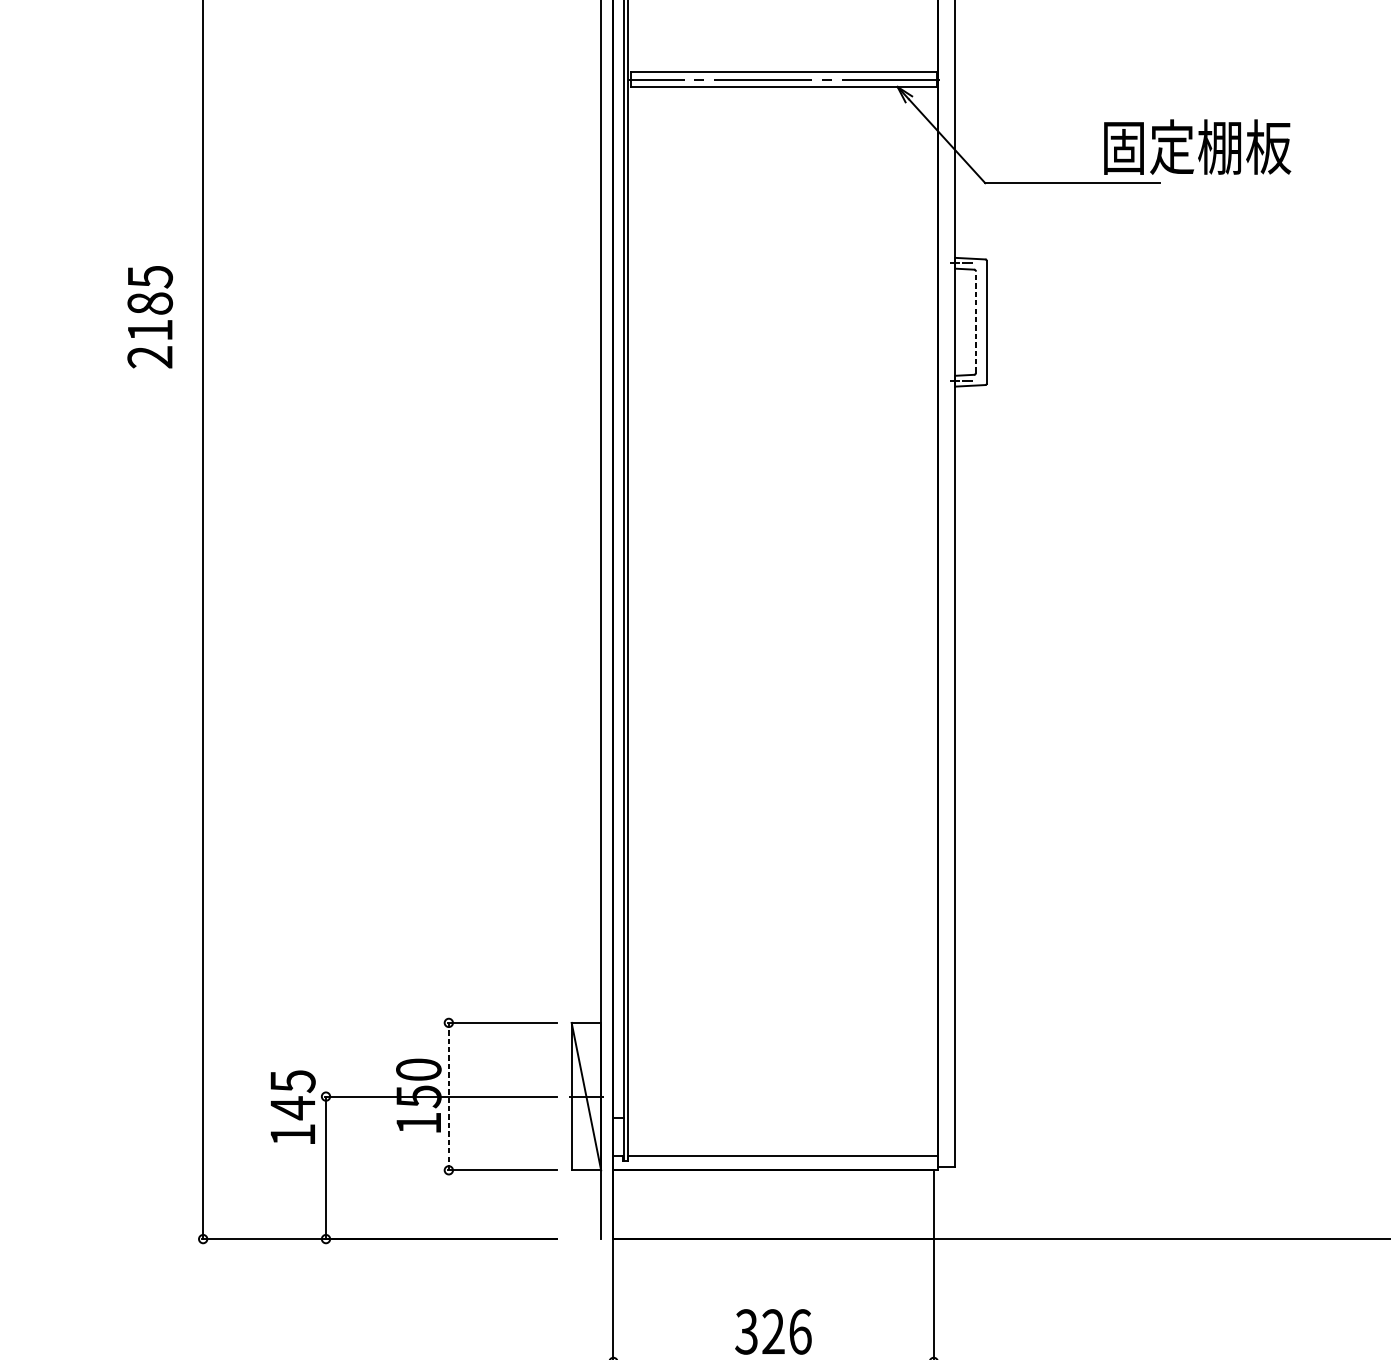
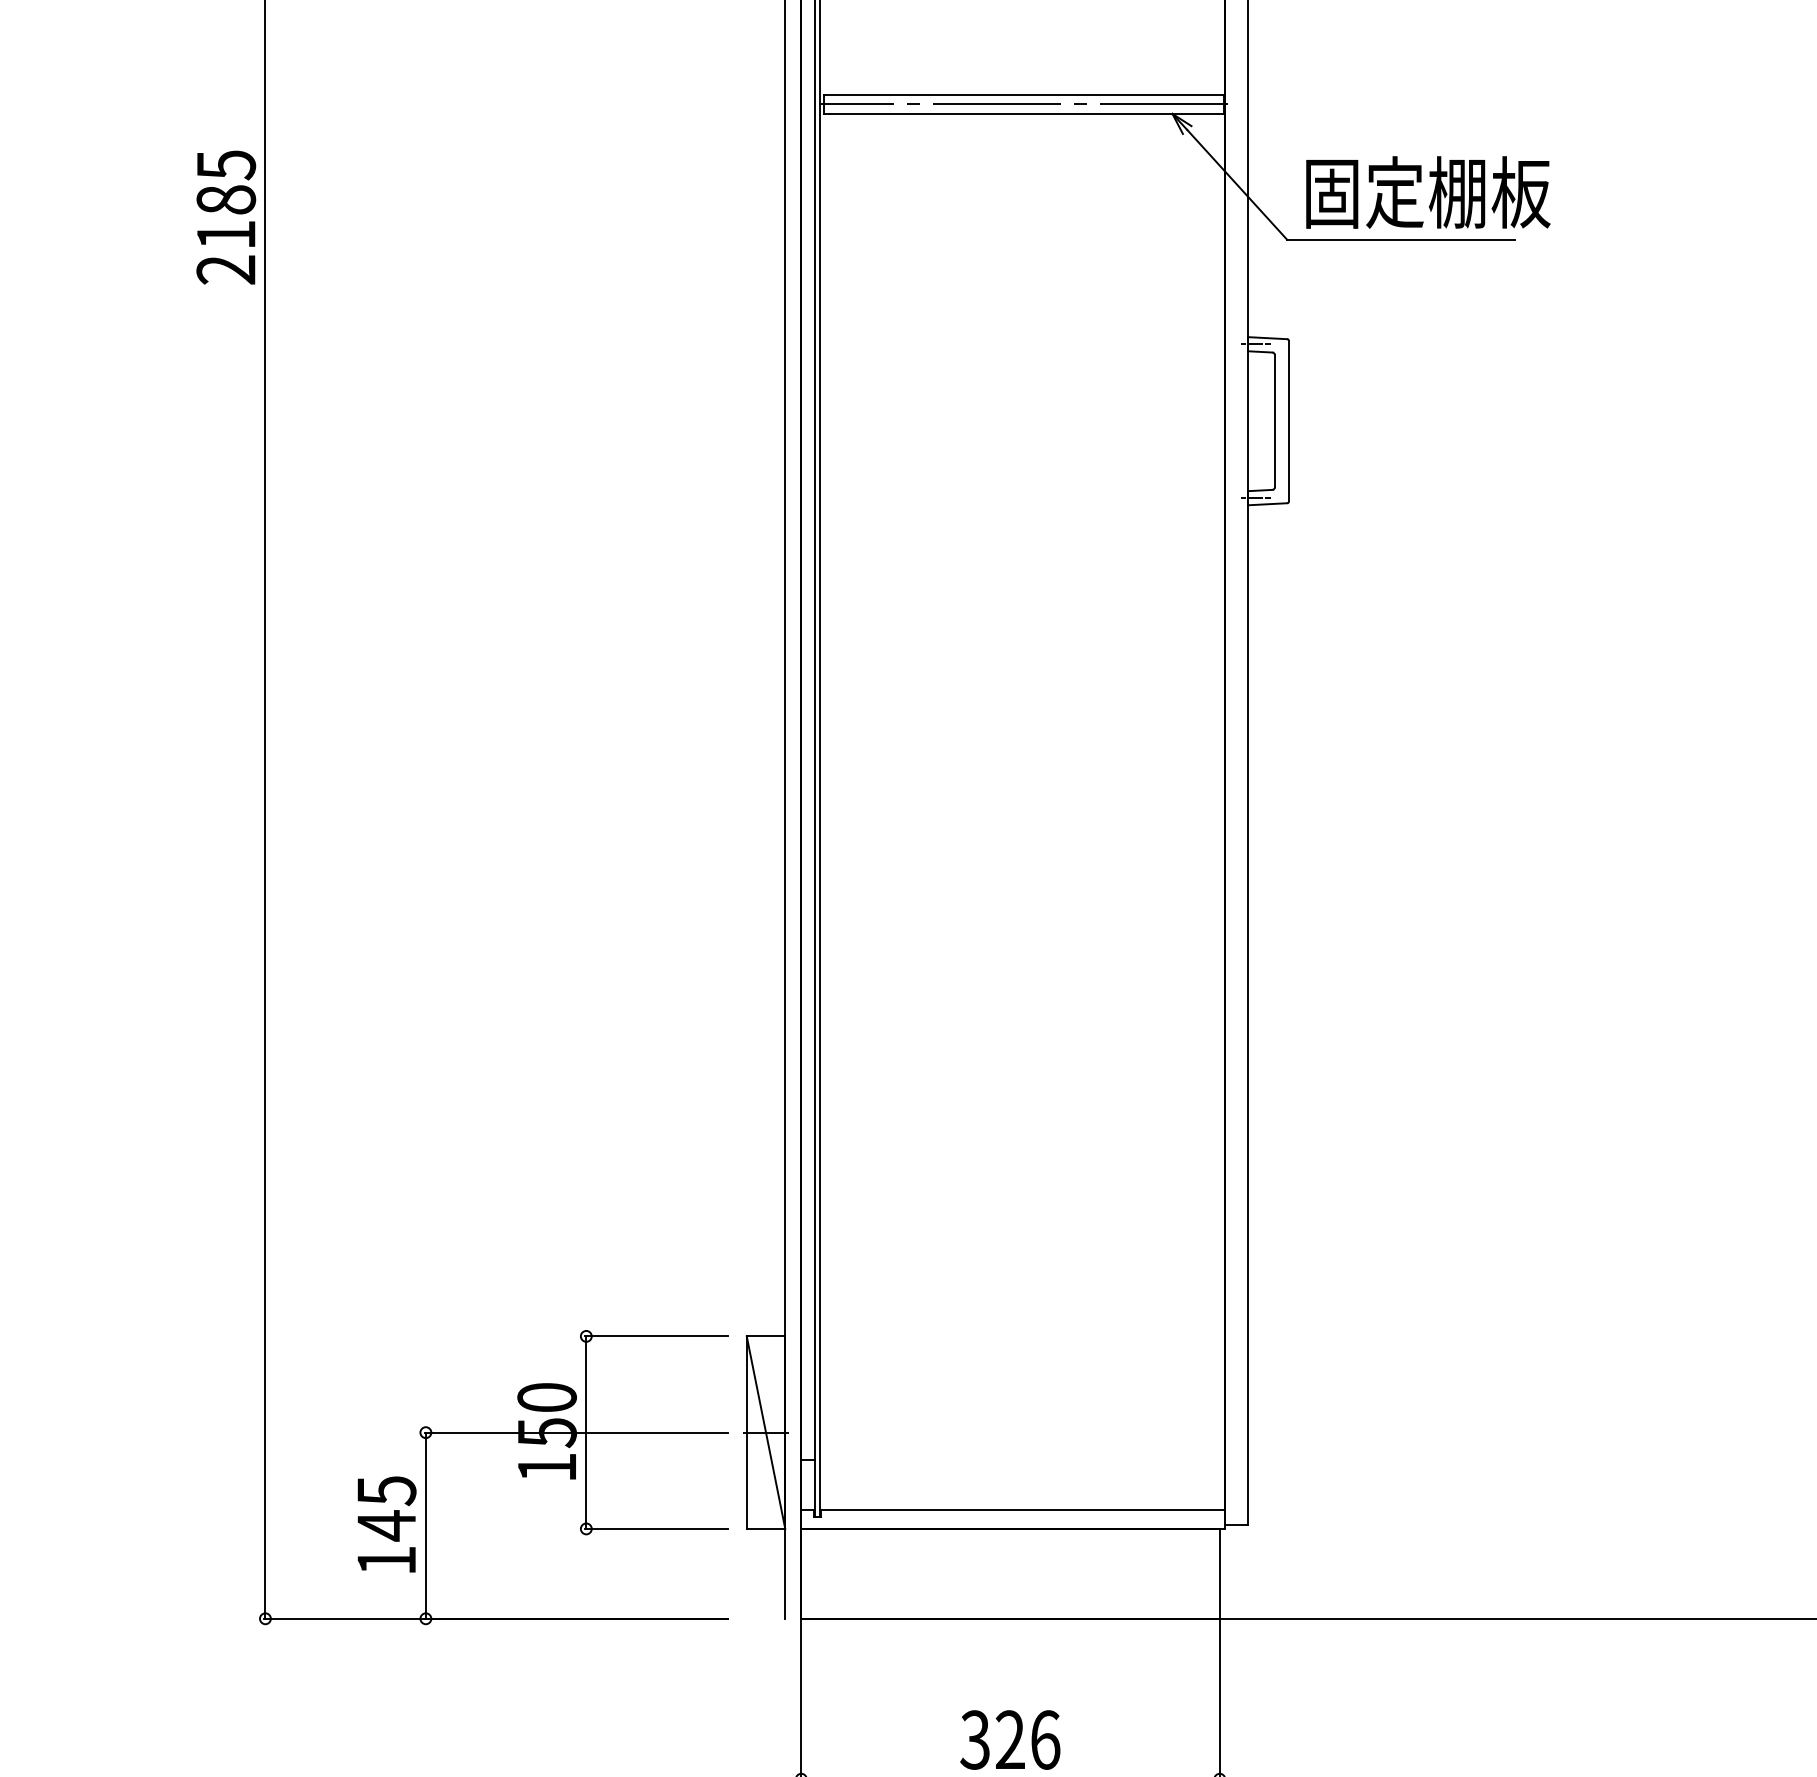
text: (1197, 147) -> (1428, 192), moved
text: (150, 317) -> (226, 217), moved
line: (975, 321) -> (1274, 420), dashed -> solid
line: (448, 1096) -> (586, 1432), dashed -> solid
text: (292, 1107) -> (386, 1524), moved

